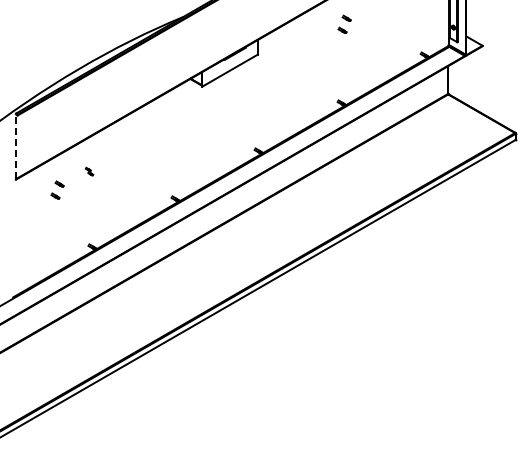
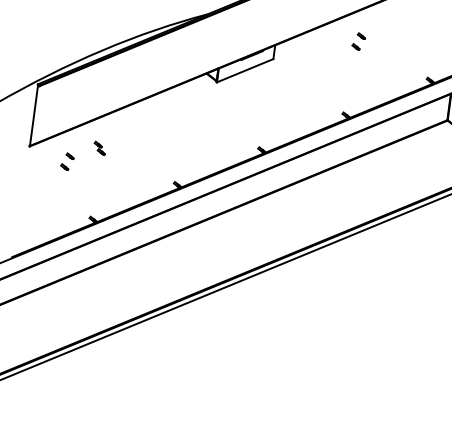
line: (16, 146) -> (34, 115), dashed -> solid
part: (89, 171) -> (99, 148), size x1.67

